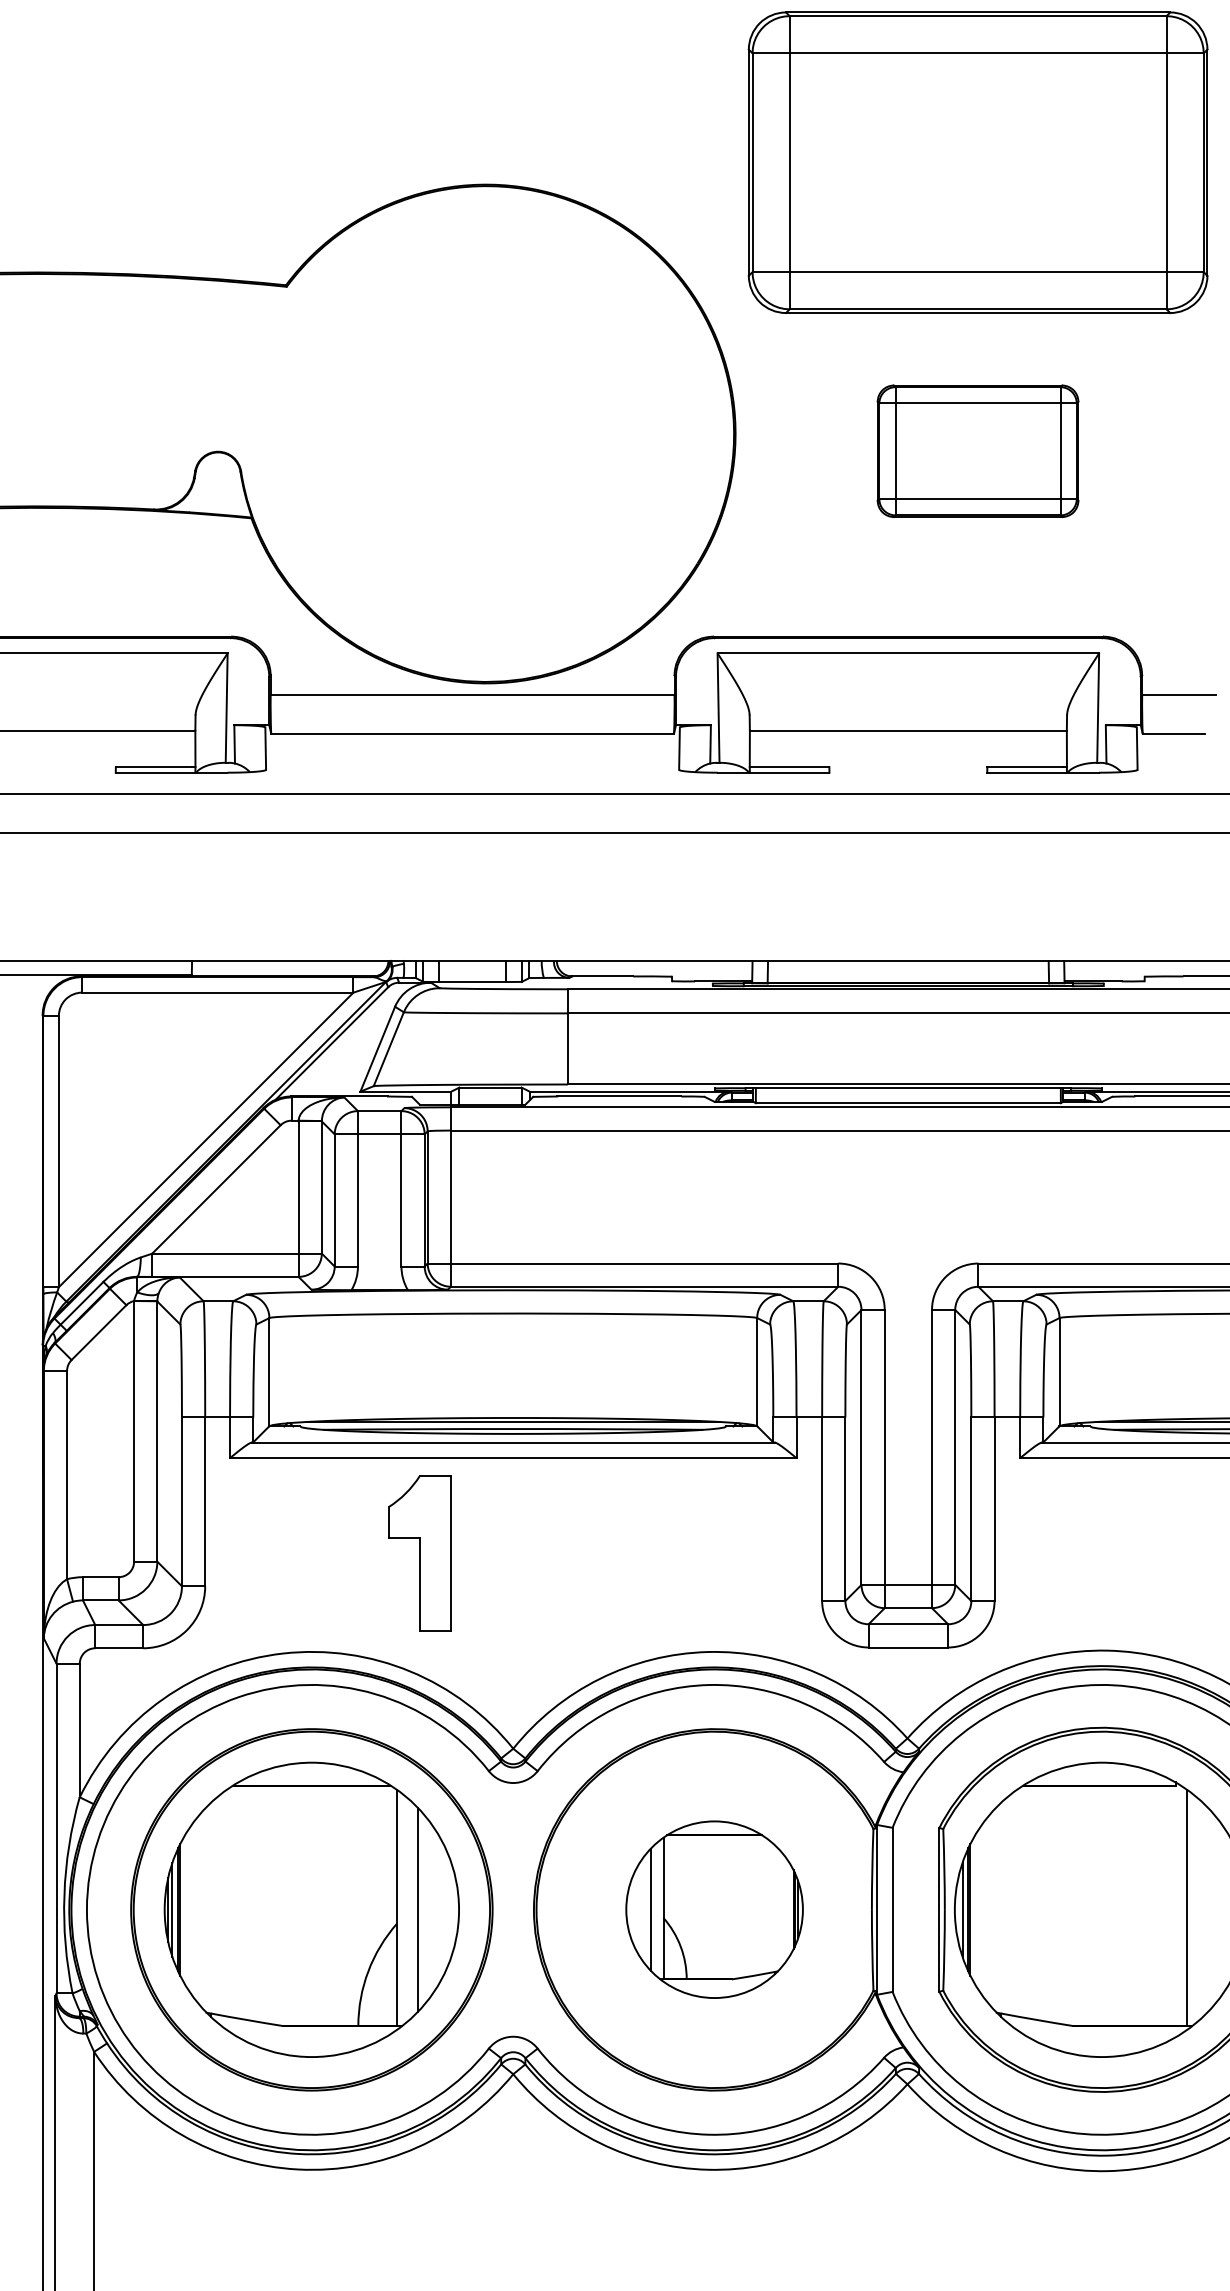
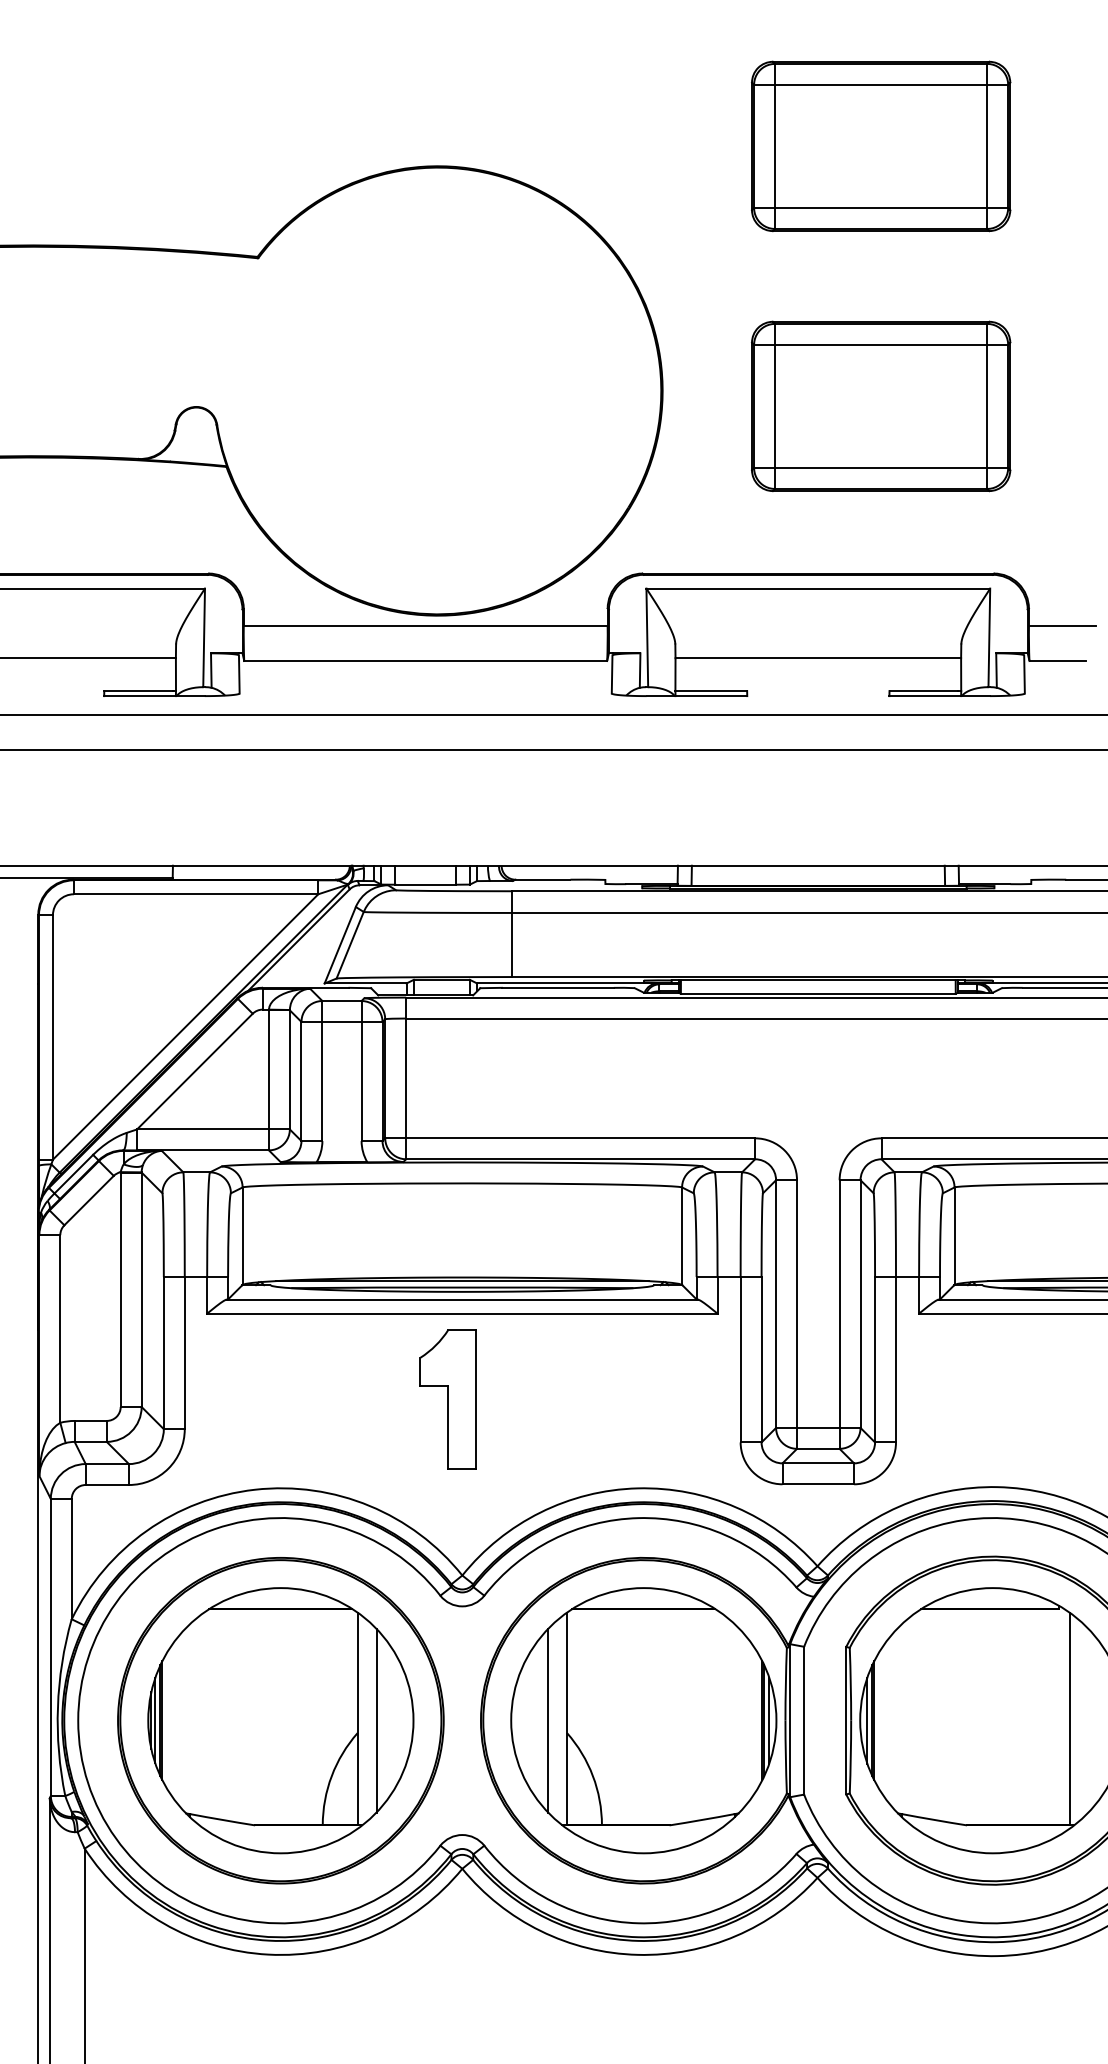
part: (977, 162) -> (880, 146), size x0.62
part: (977, 451) -> (880, 406), size x1.43
part: (419, 1553) -> (448, 1399), moved
part: (714, 1909) -> (643, 1720), size x1.67

